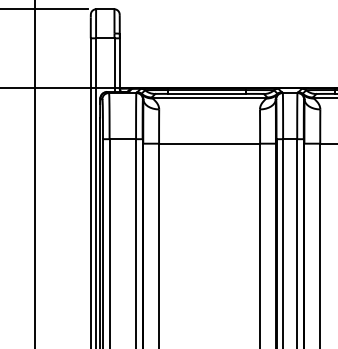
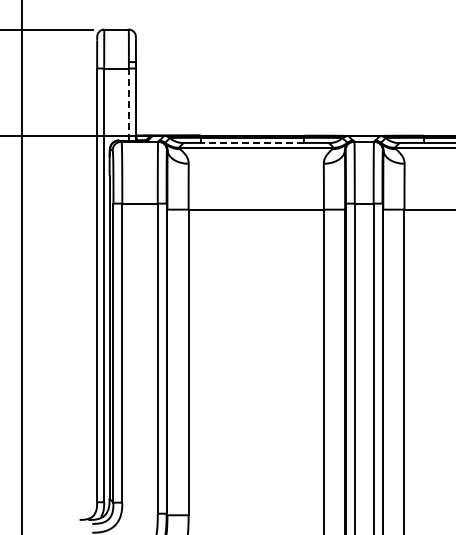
line: (114, 65) -> (128, 104), solid -> dashed
line: (206, 93) -> (252, 142), solid -> dashed

